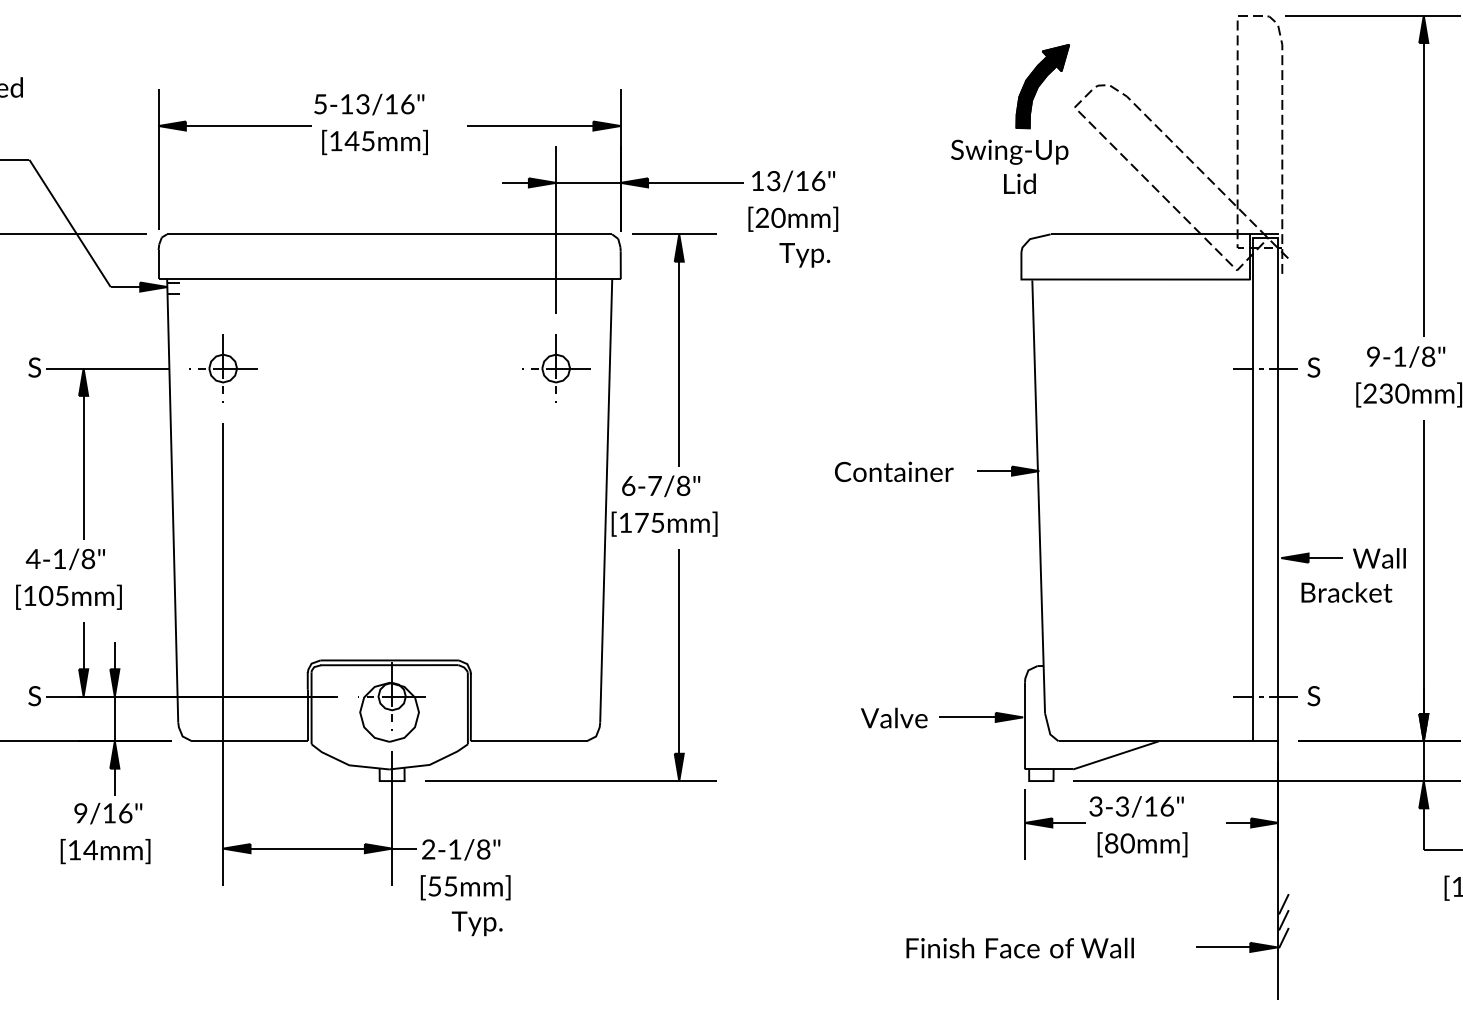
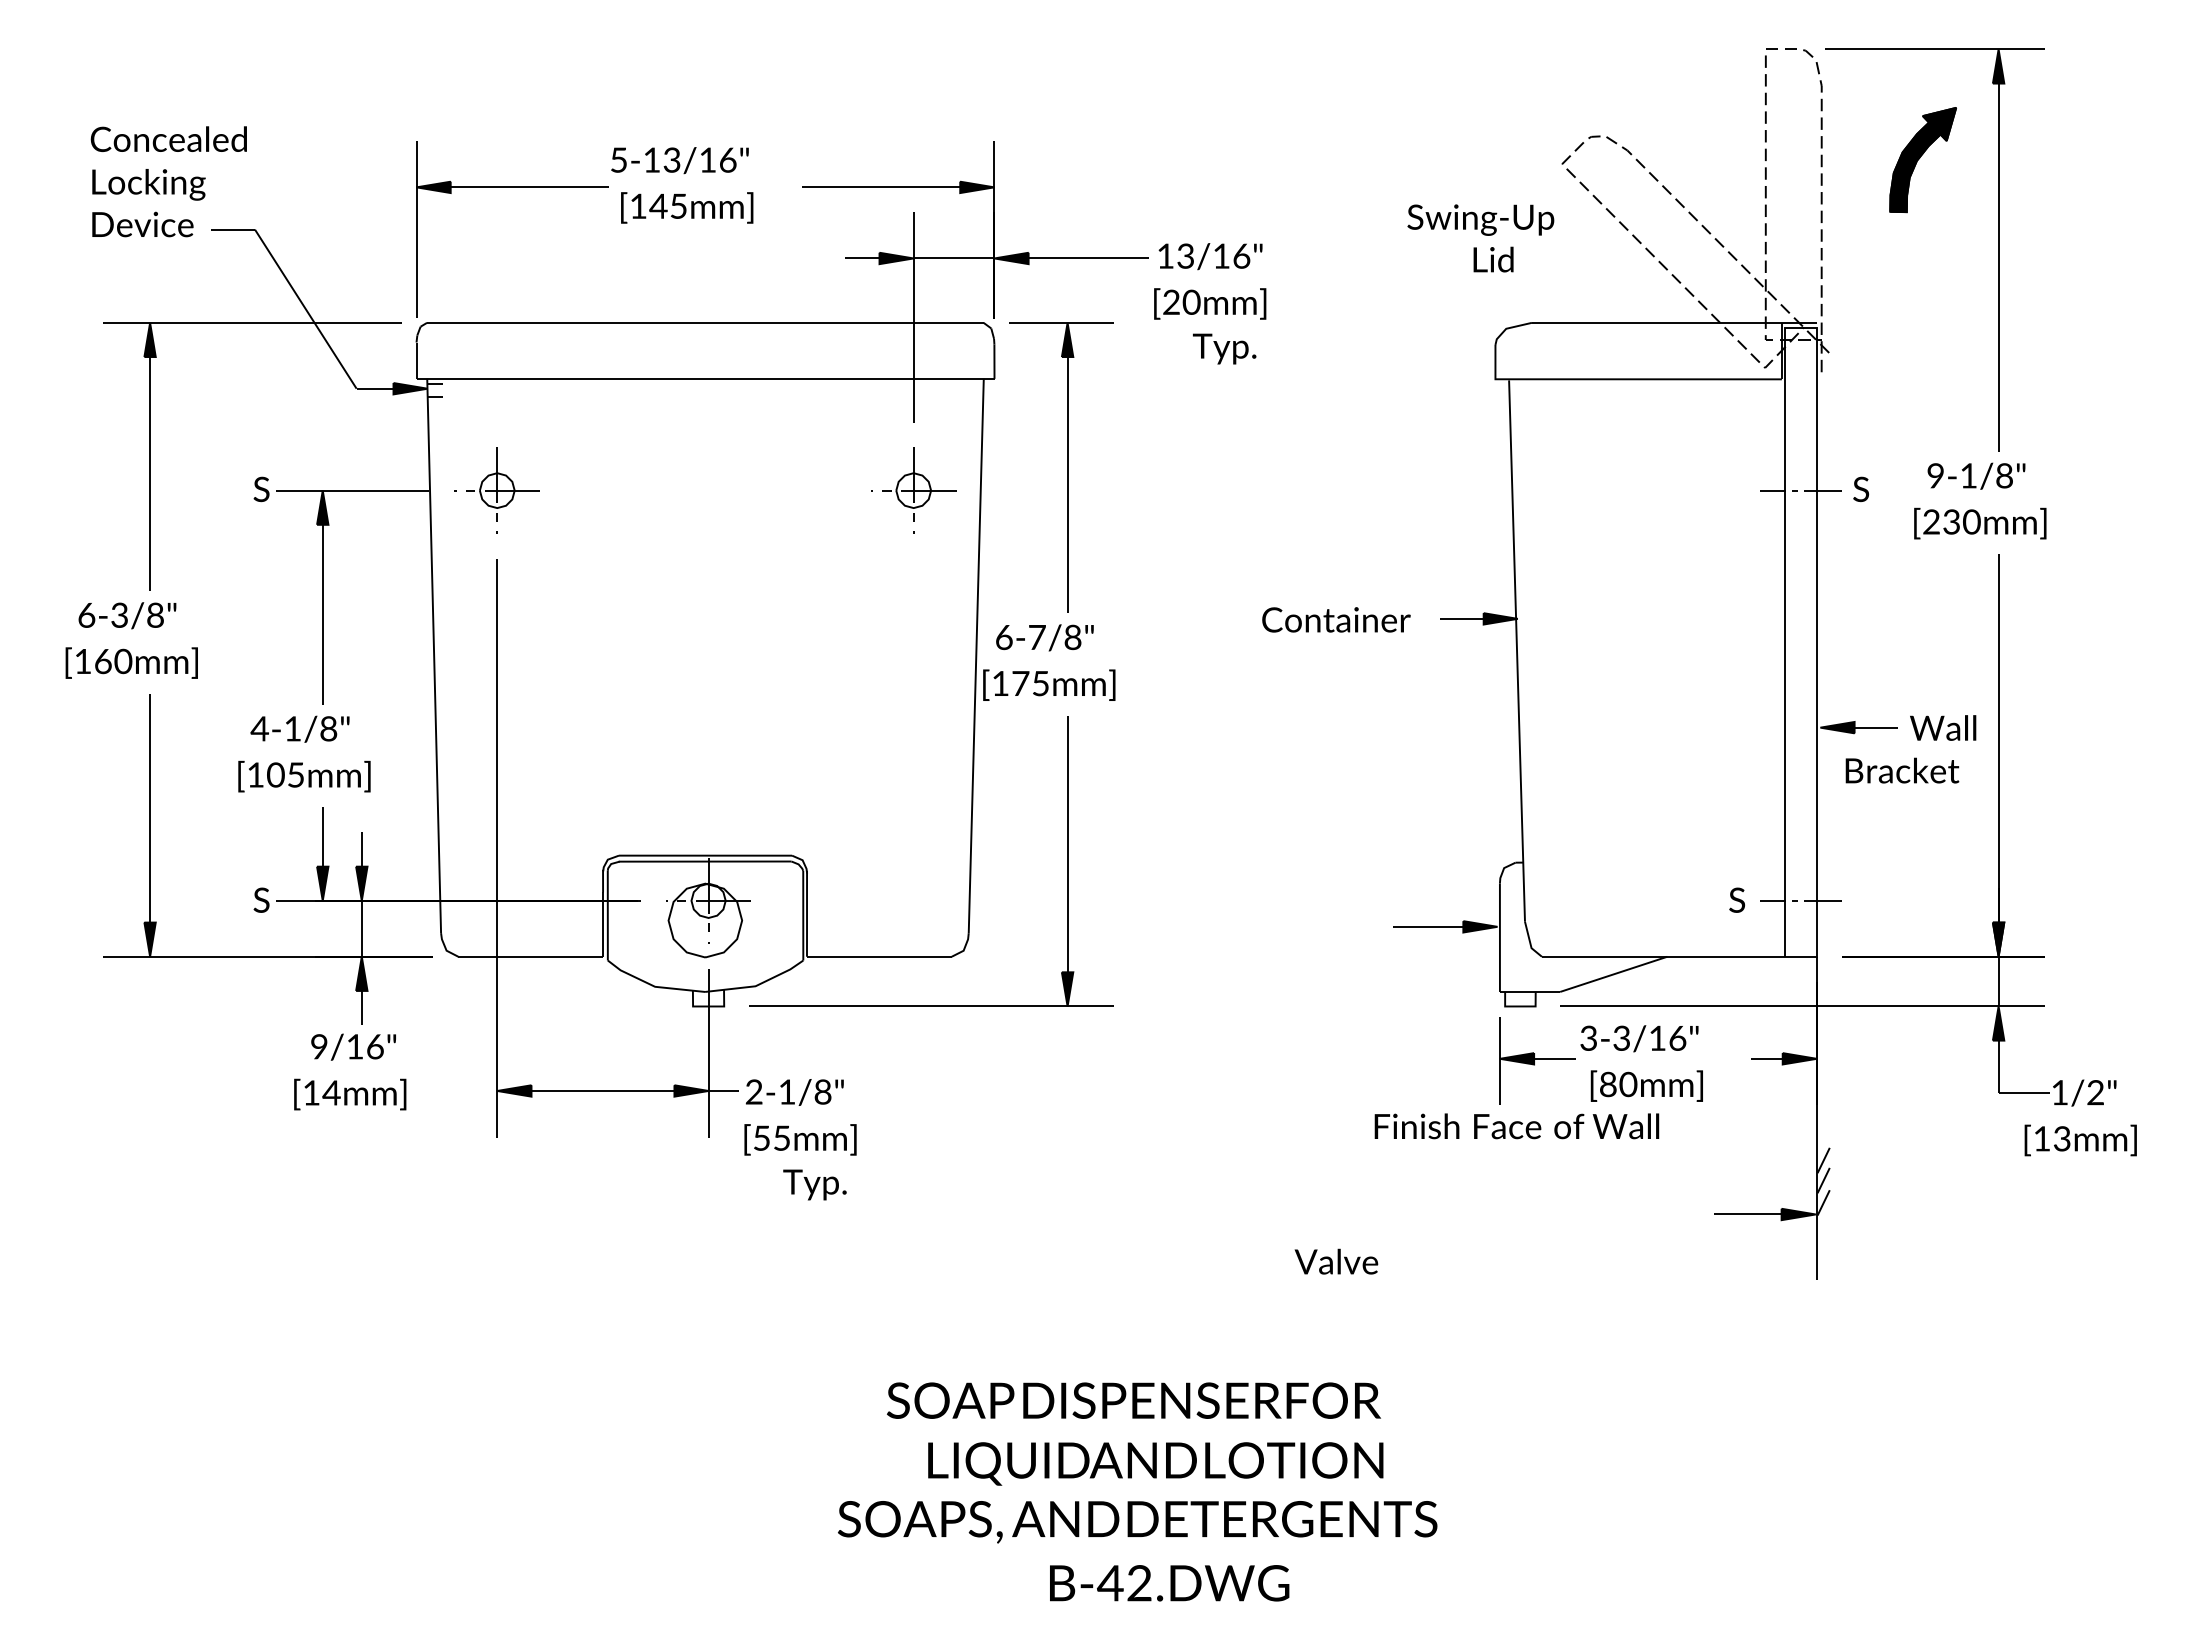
part: (1042, 86) -> (1922, 160), moved
text: (1314, 695) -> (1737, 899), moved
text: (894, 717) -> (1336, 1261), moved
text: (1019, 948) -> (1516, 1126), moved

